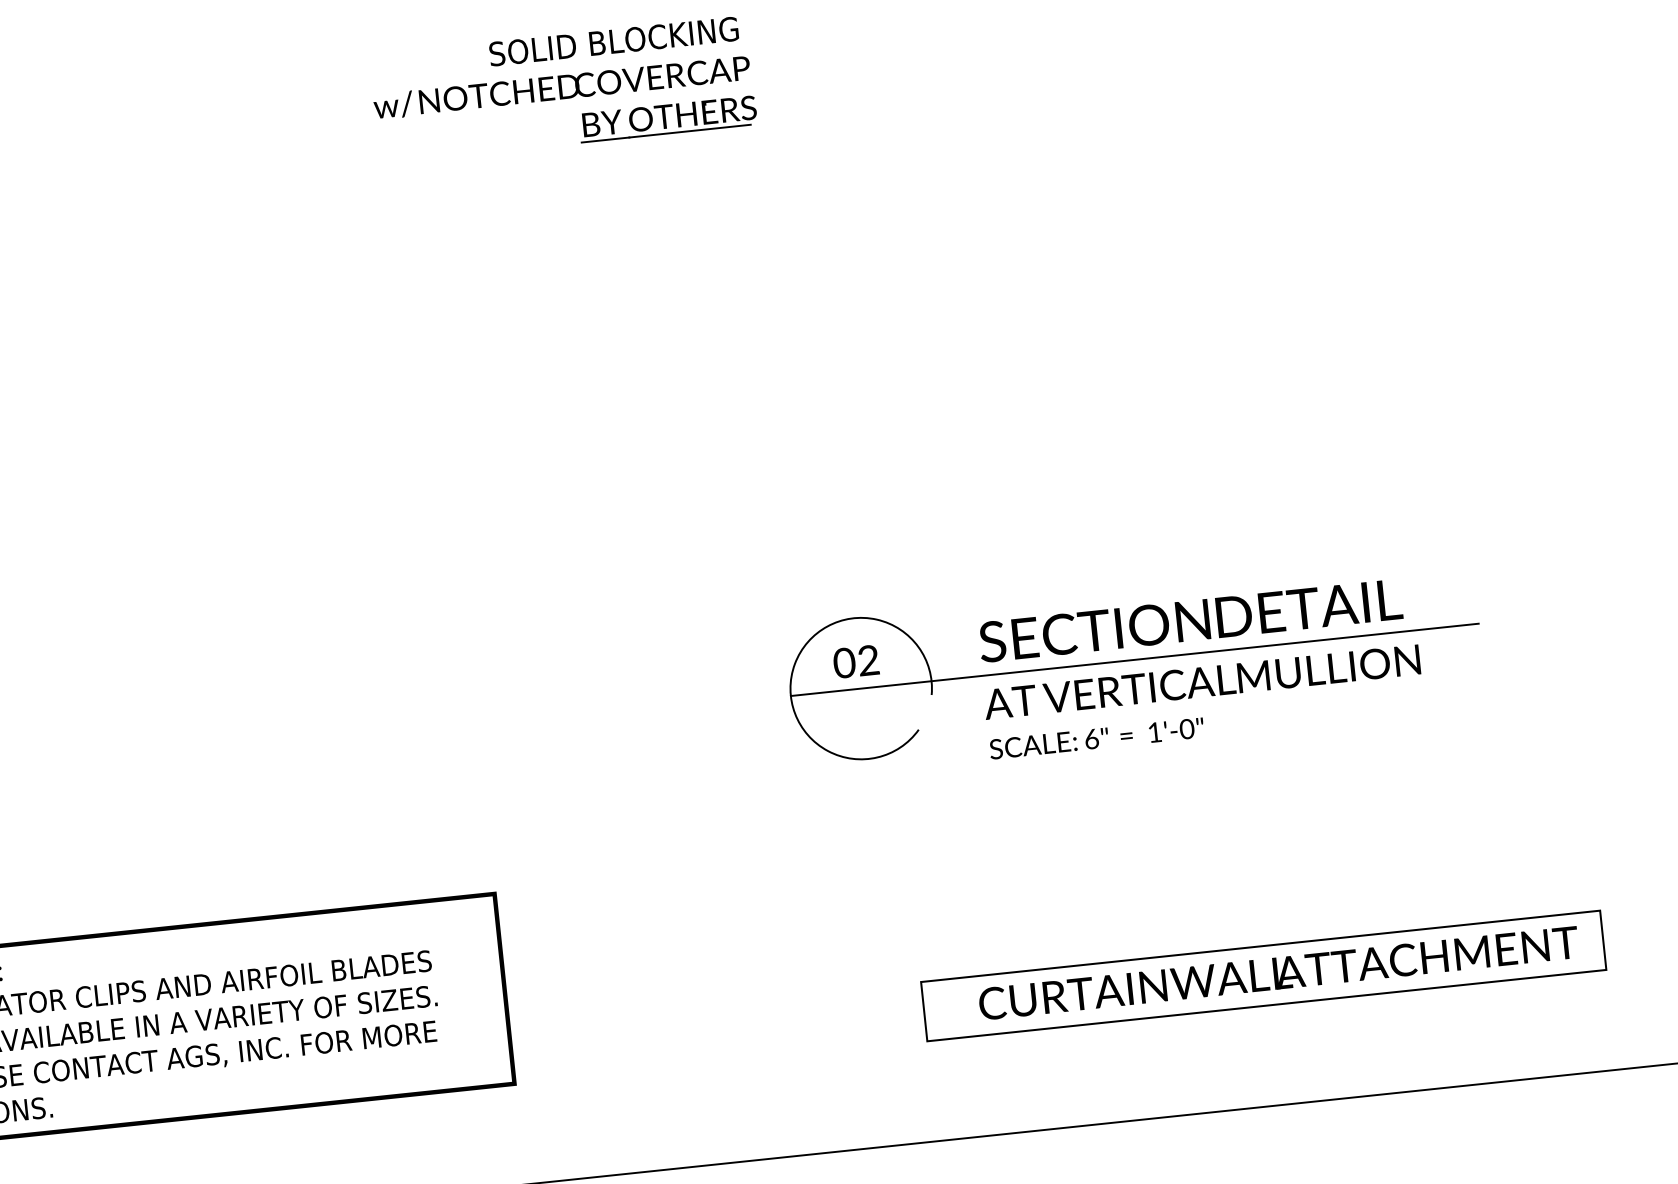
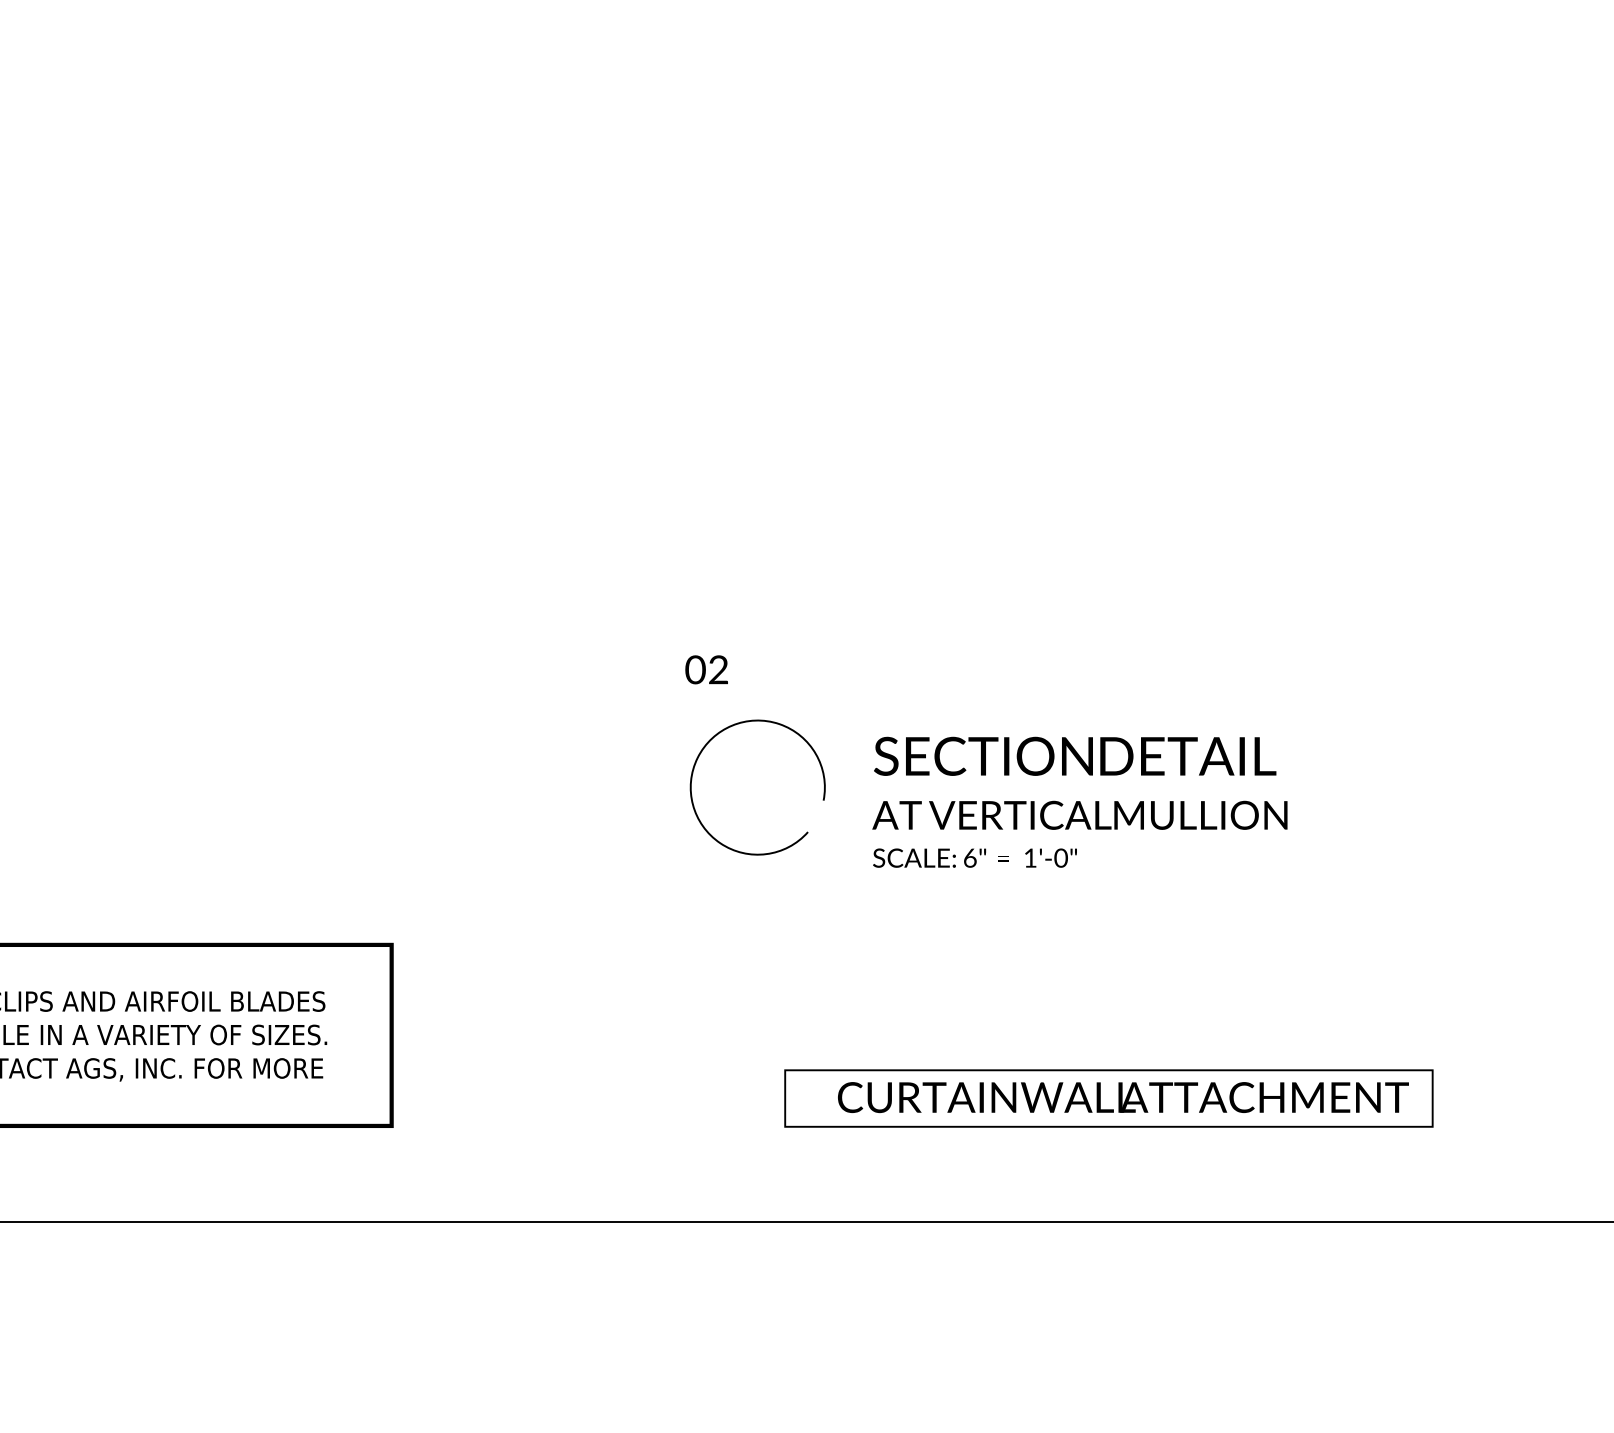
part: (563, 89) -> (536, 193), removed
line: (1134, 659) -> (1018, 787), removed
text: (855, 661) -> (706, 669), moved

